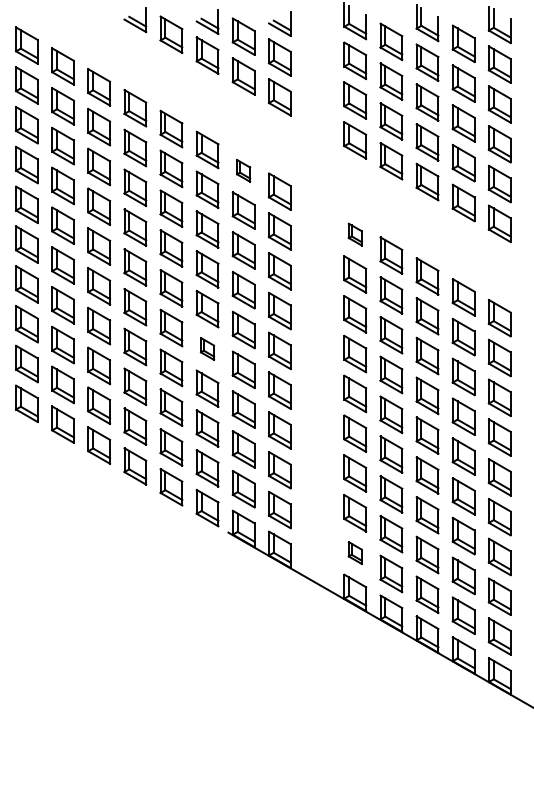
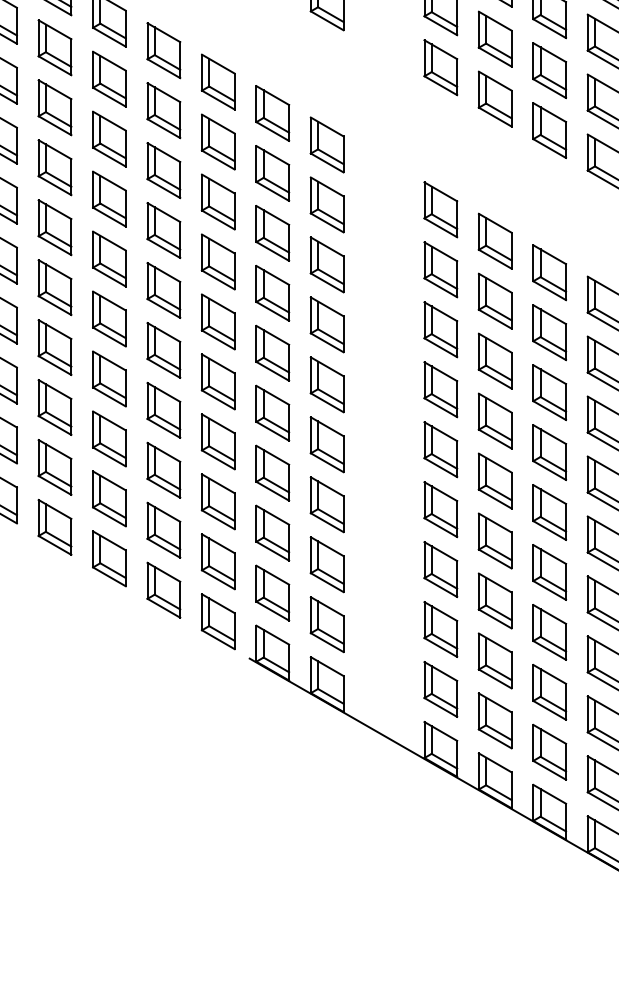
part: (243, 170) -> (272, 113), size x1.67
part: (355, 234) -> (441, 209), size x1.67
part: (207, 348) -> (218, 381), size x1.67
part: (355, 552) -> (441, 688), size x1.67

